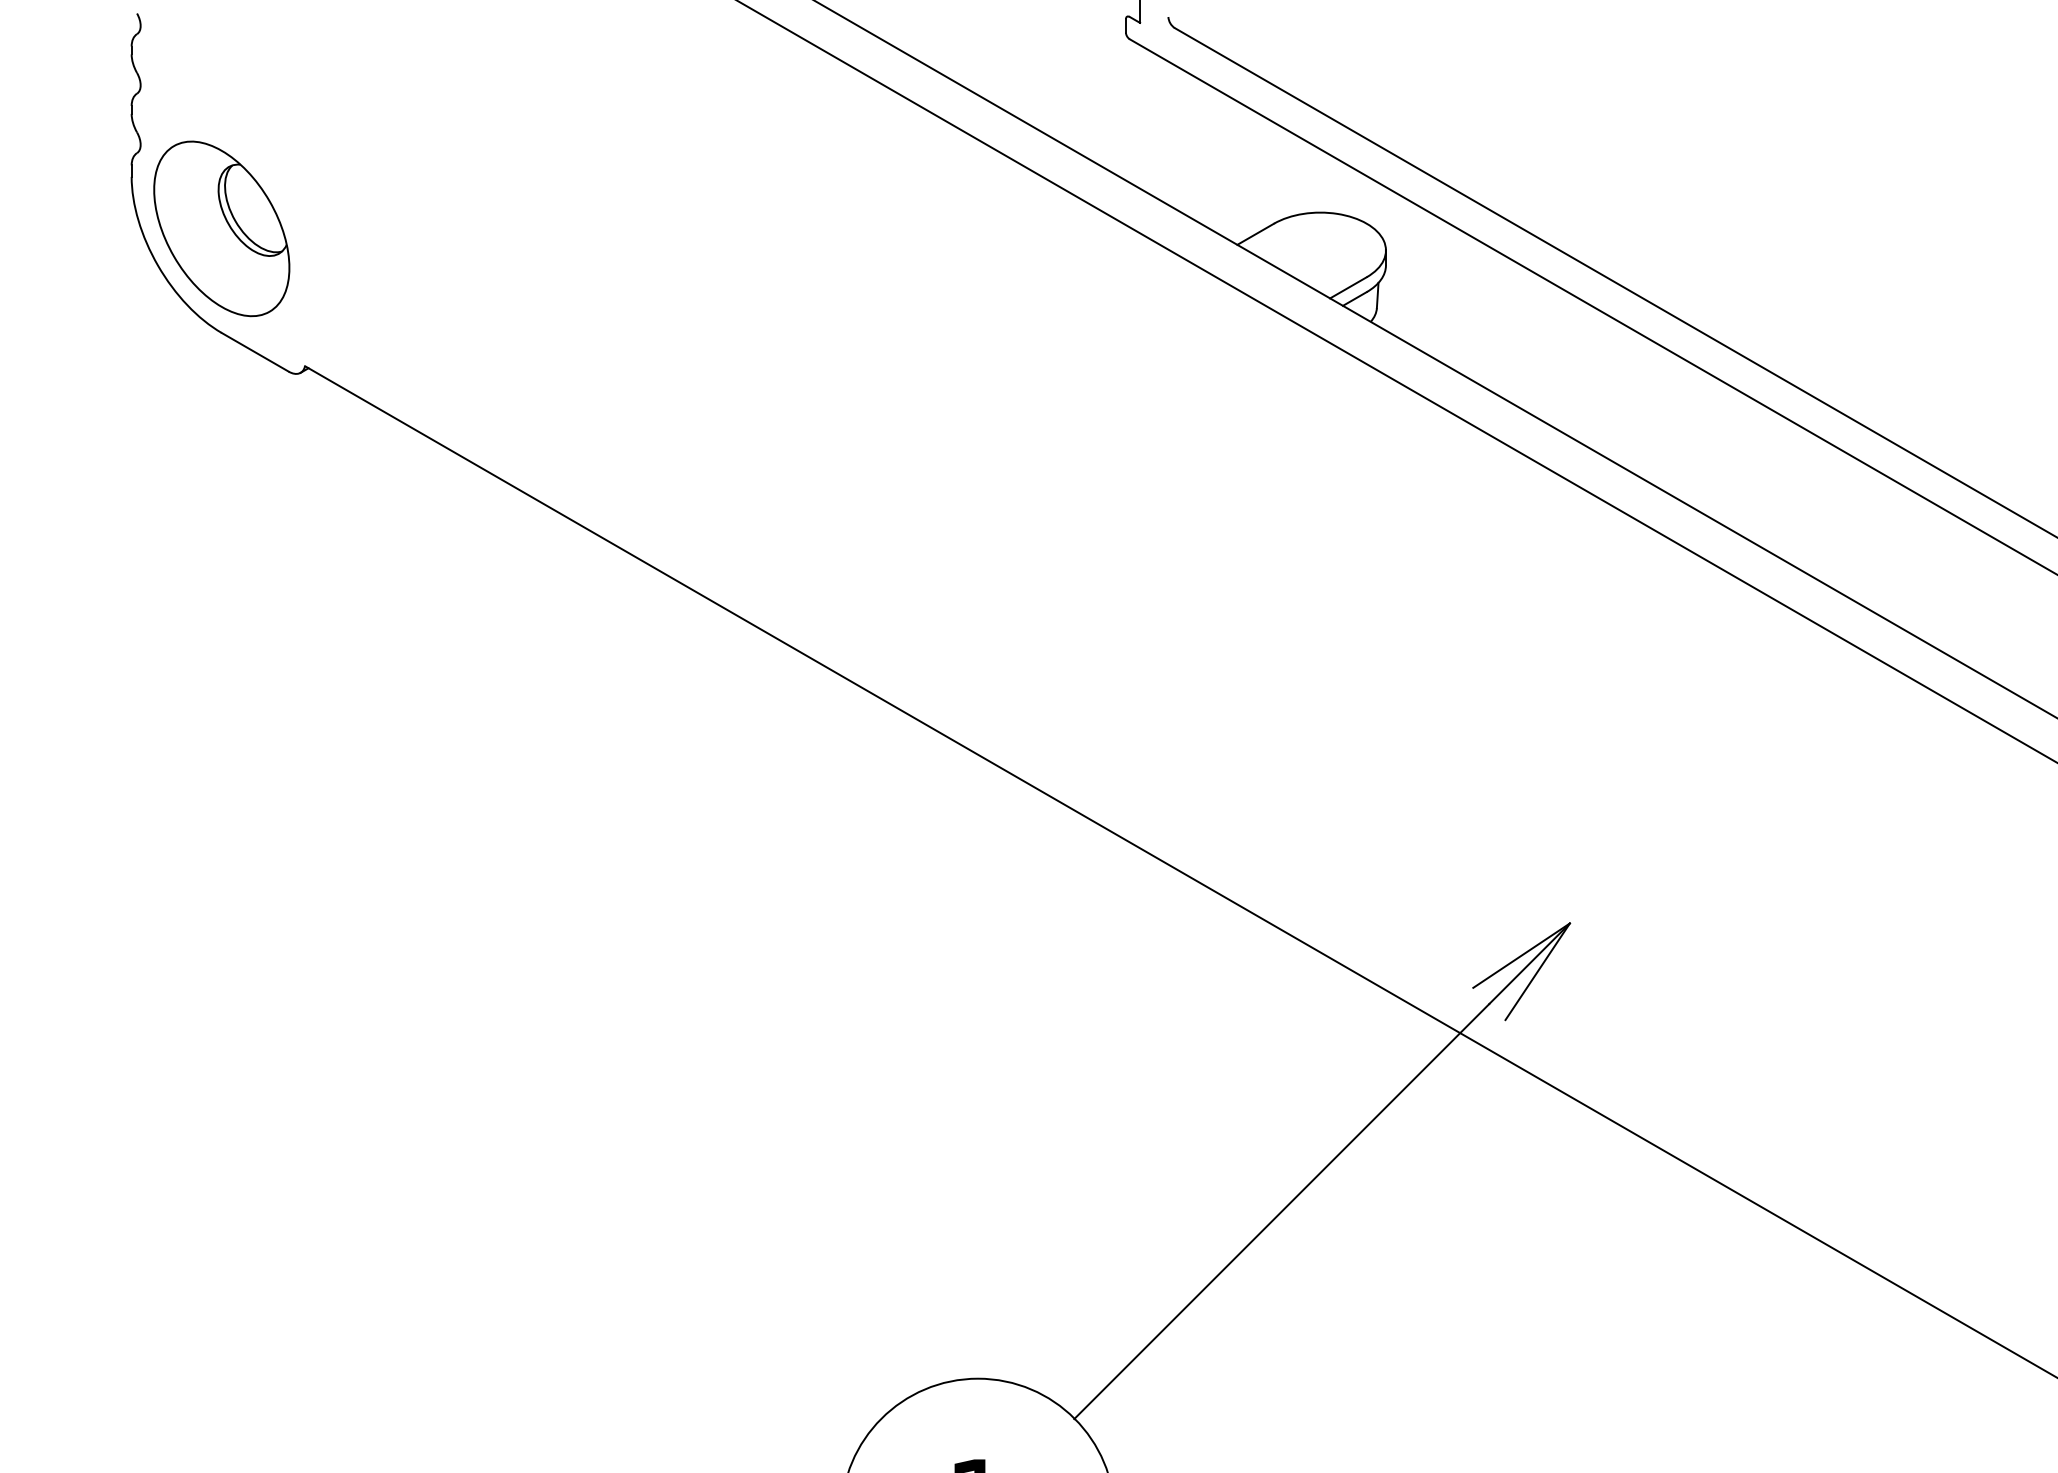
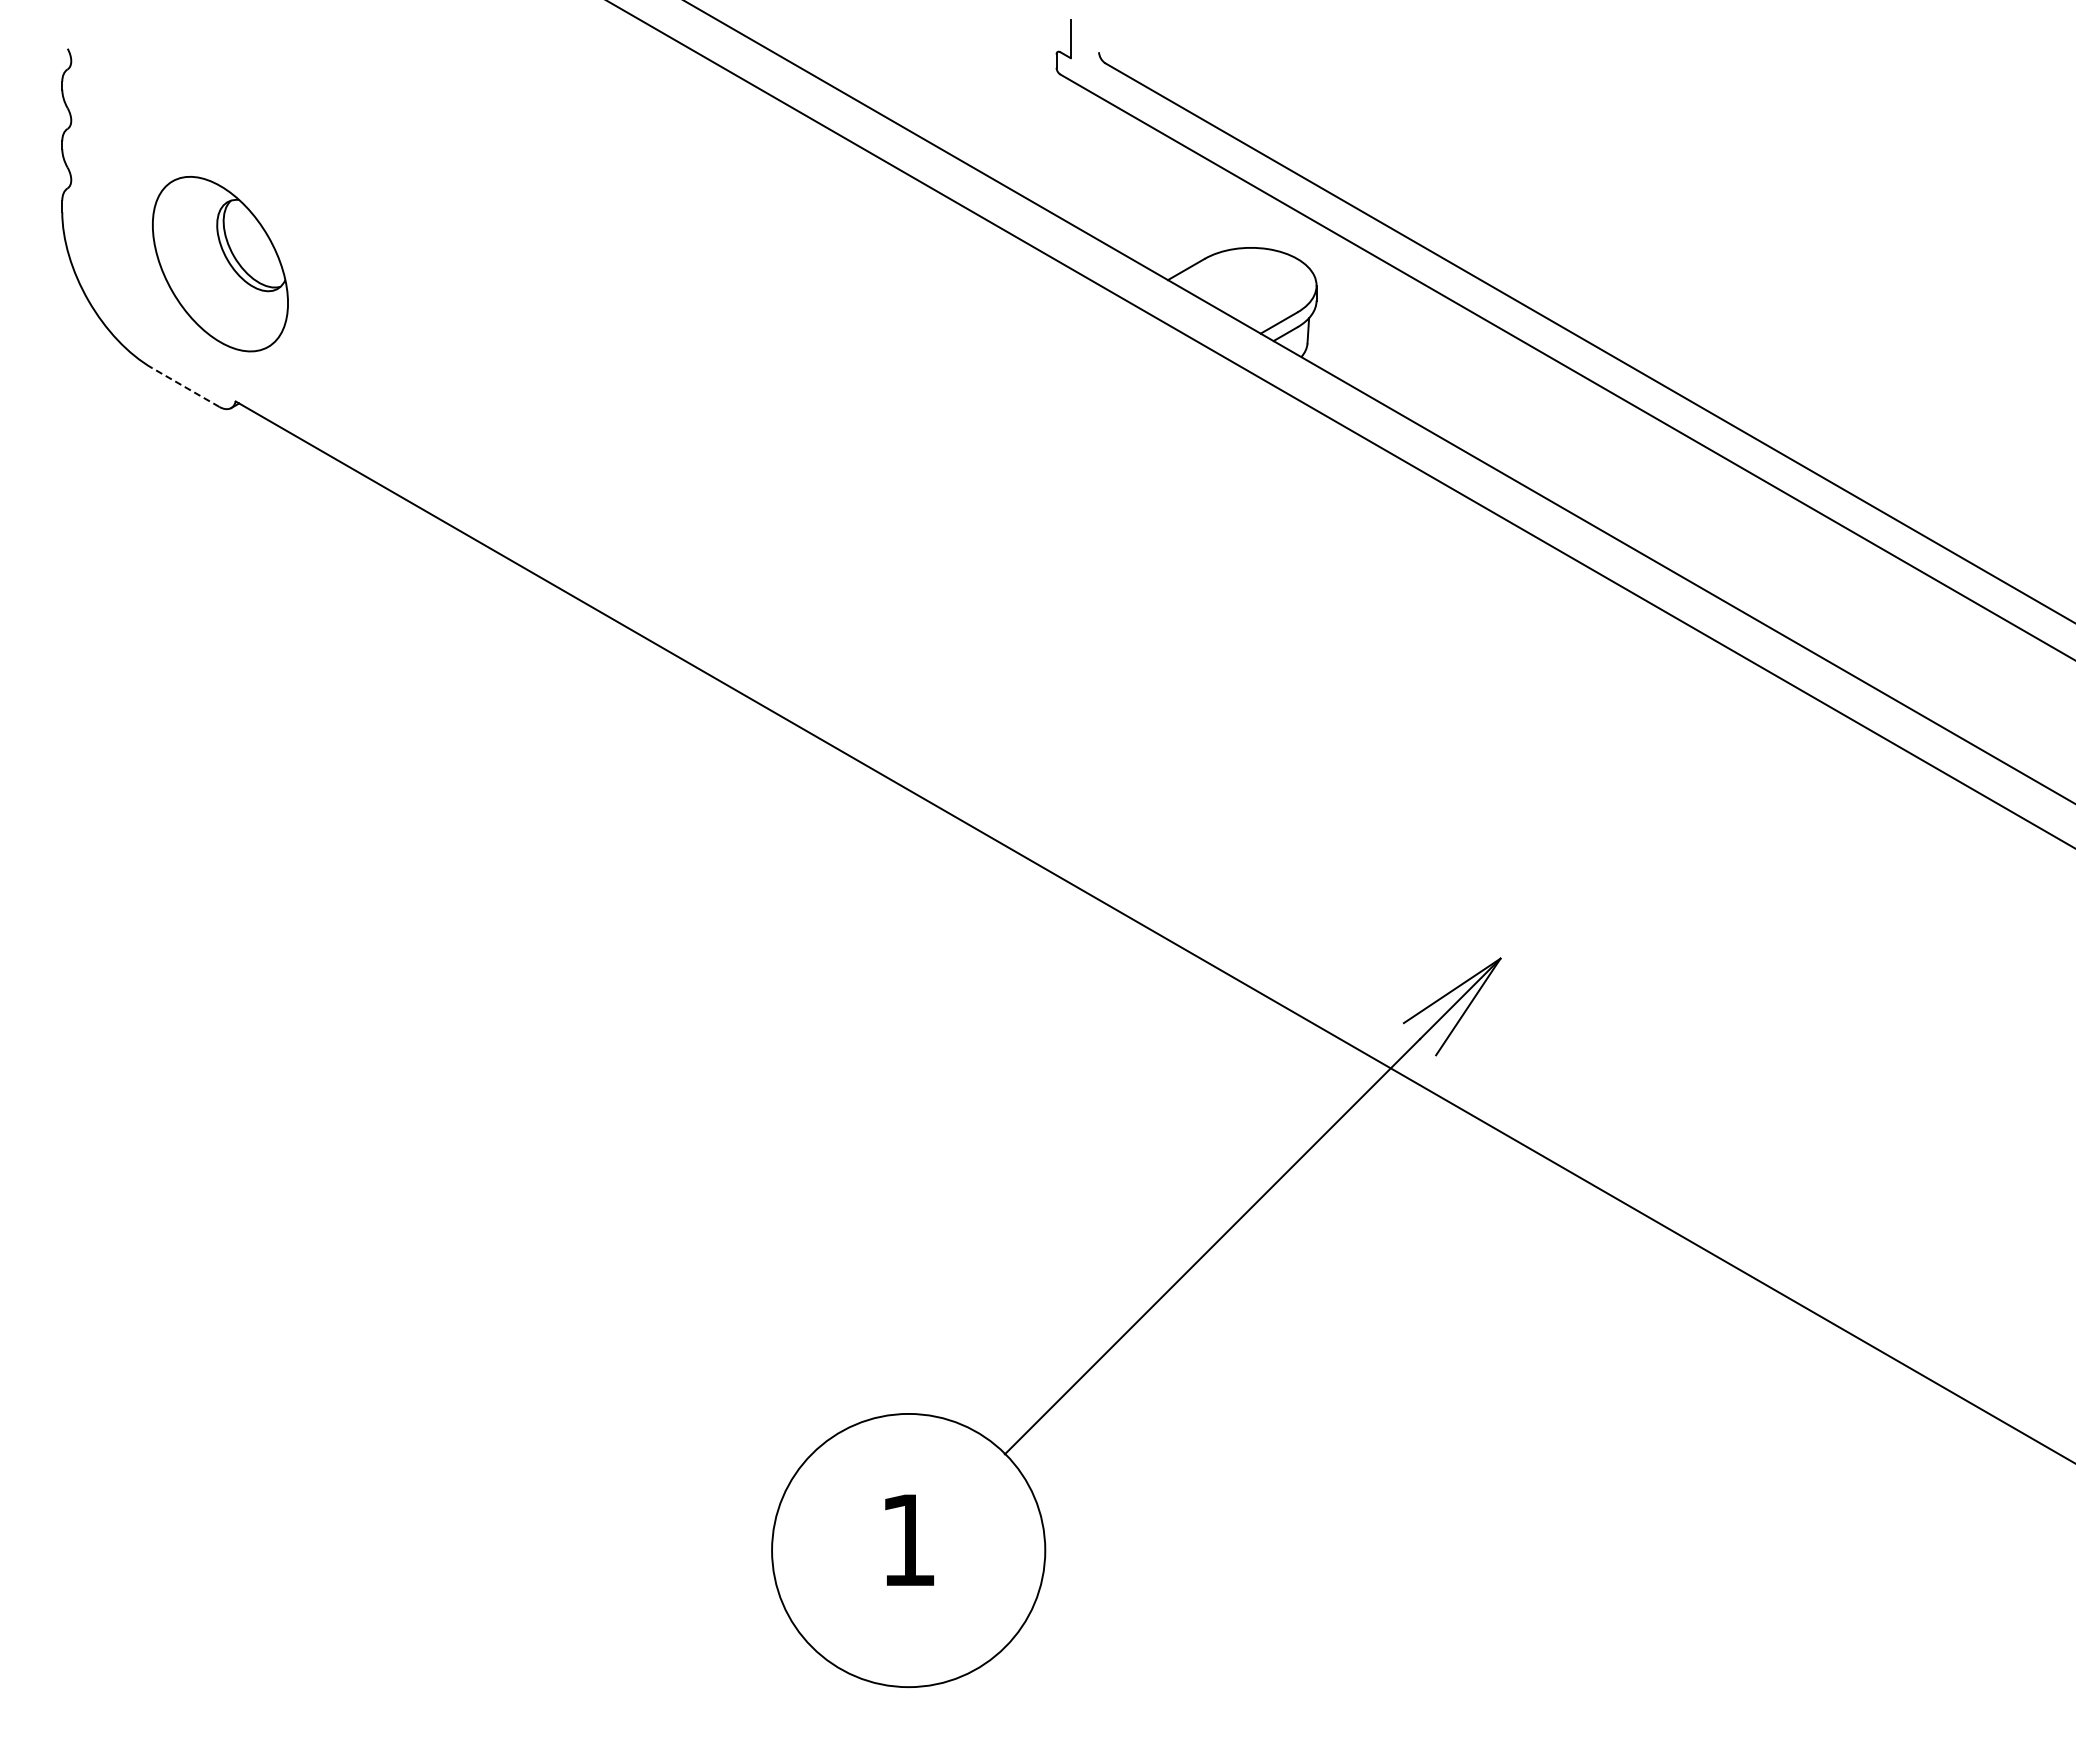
part: (221, 229) -> (220, 264), moved
line: (254, 352) -> (185, 387), solid -> dashed

